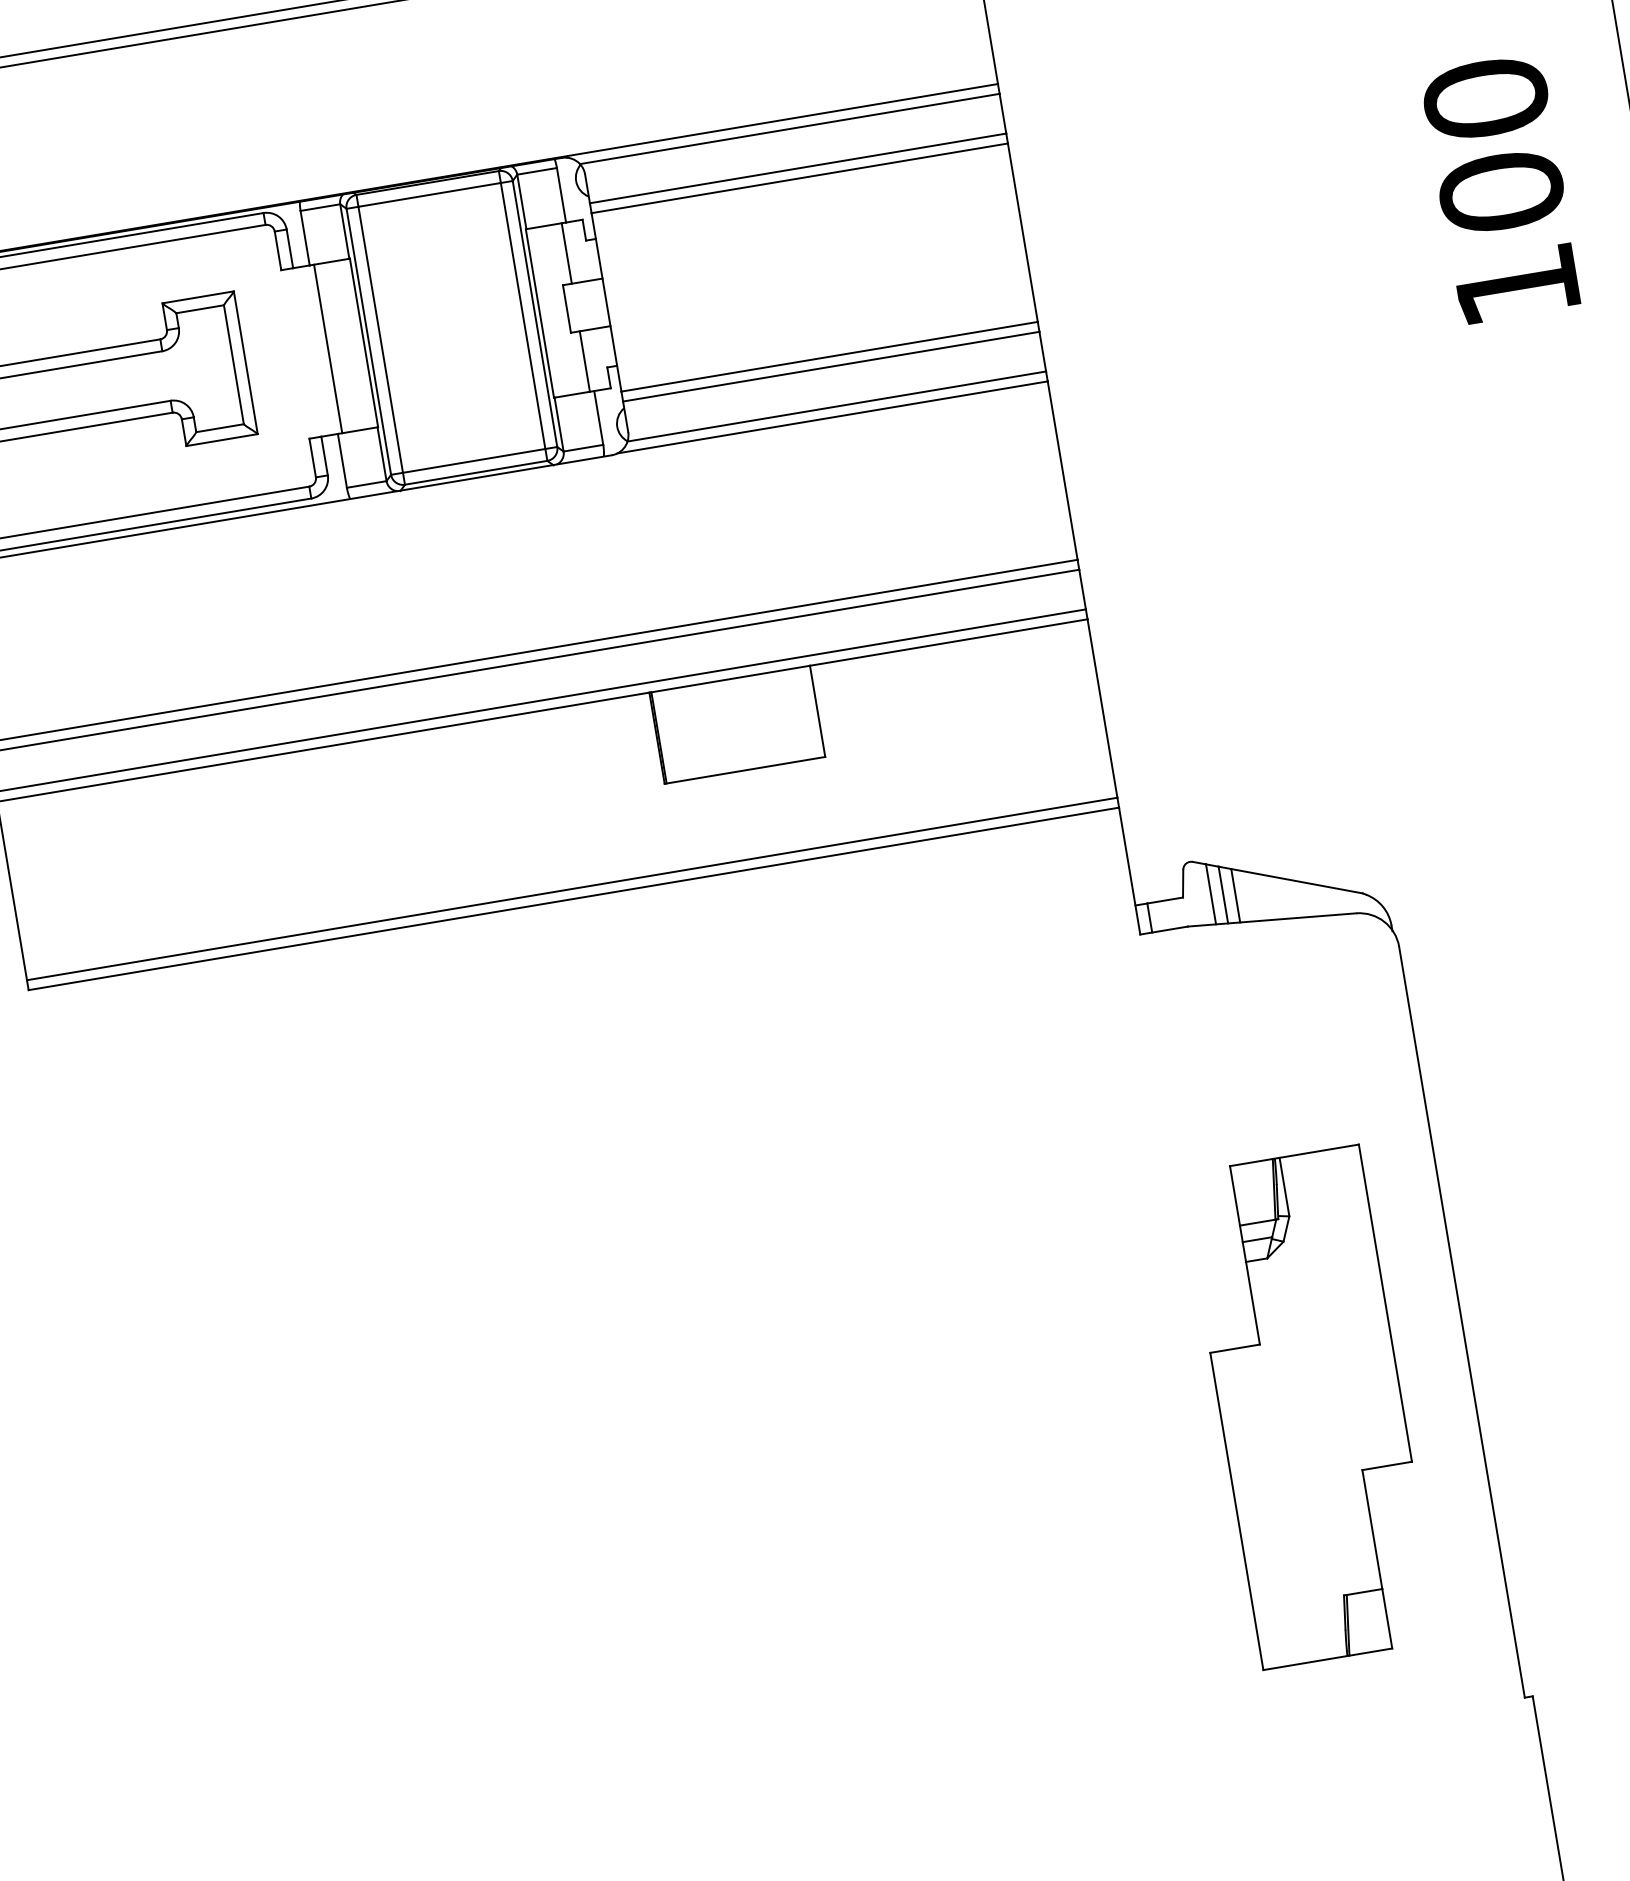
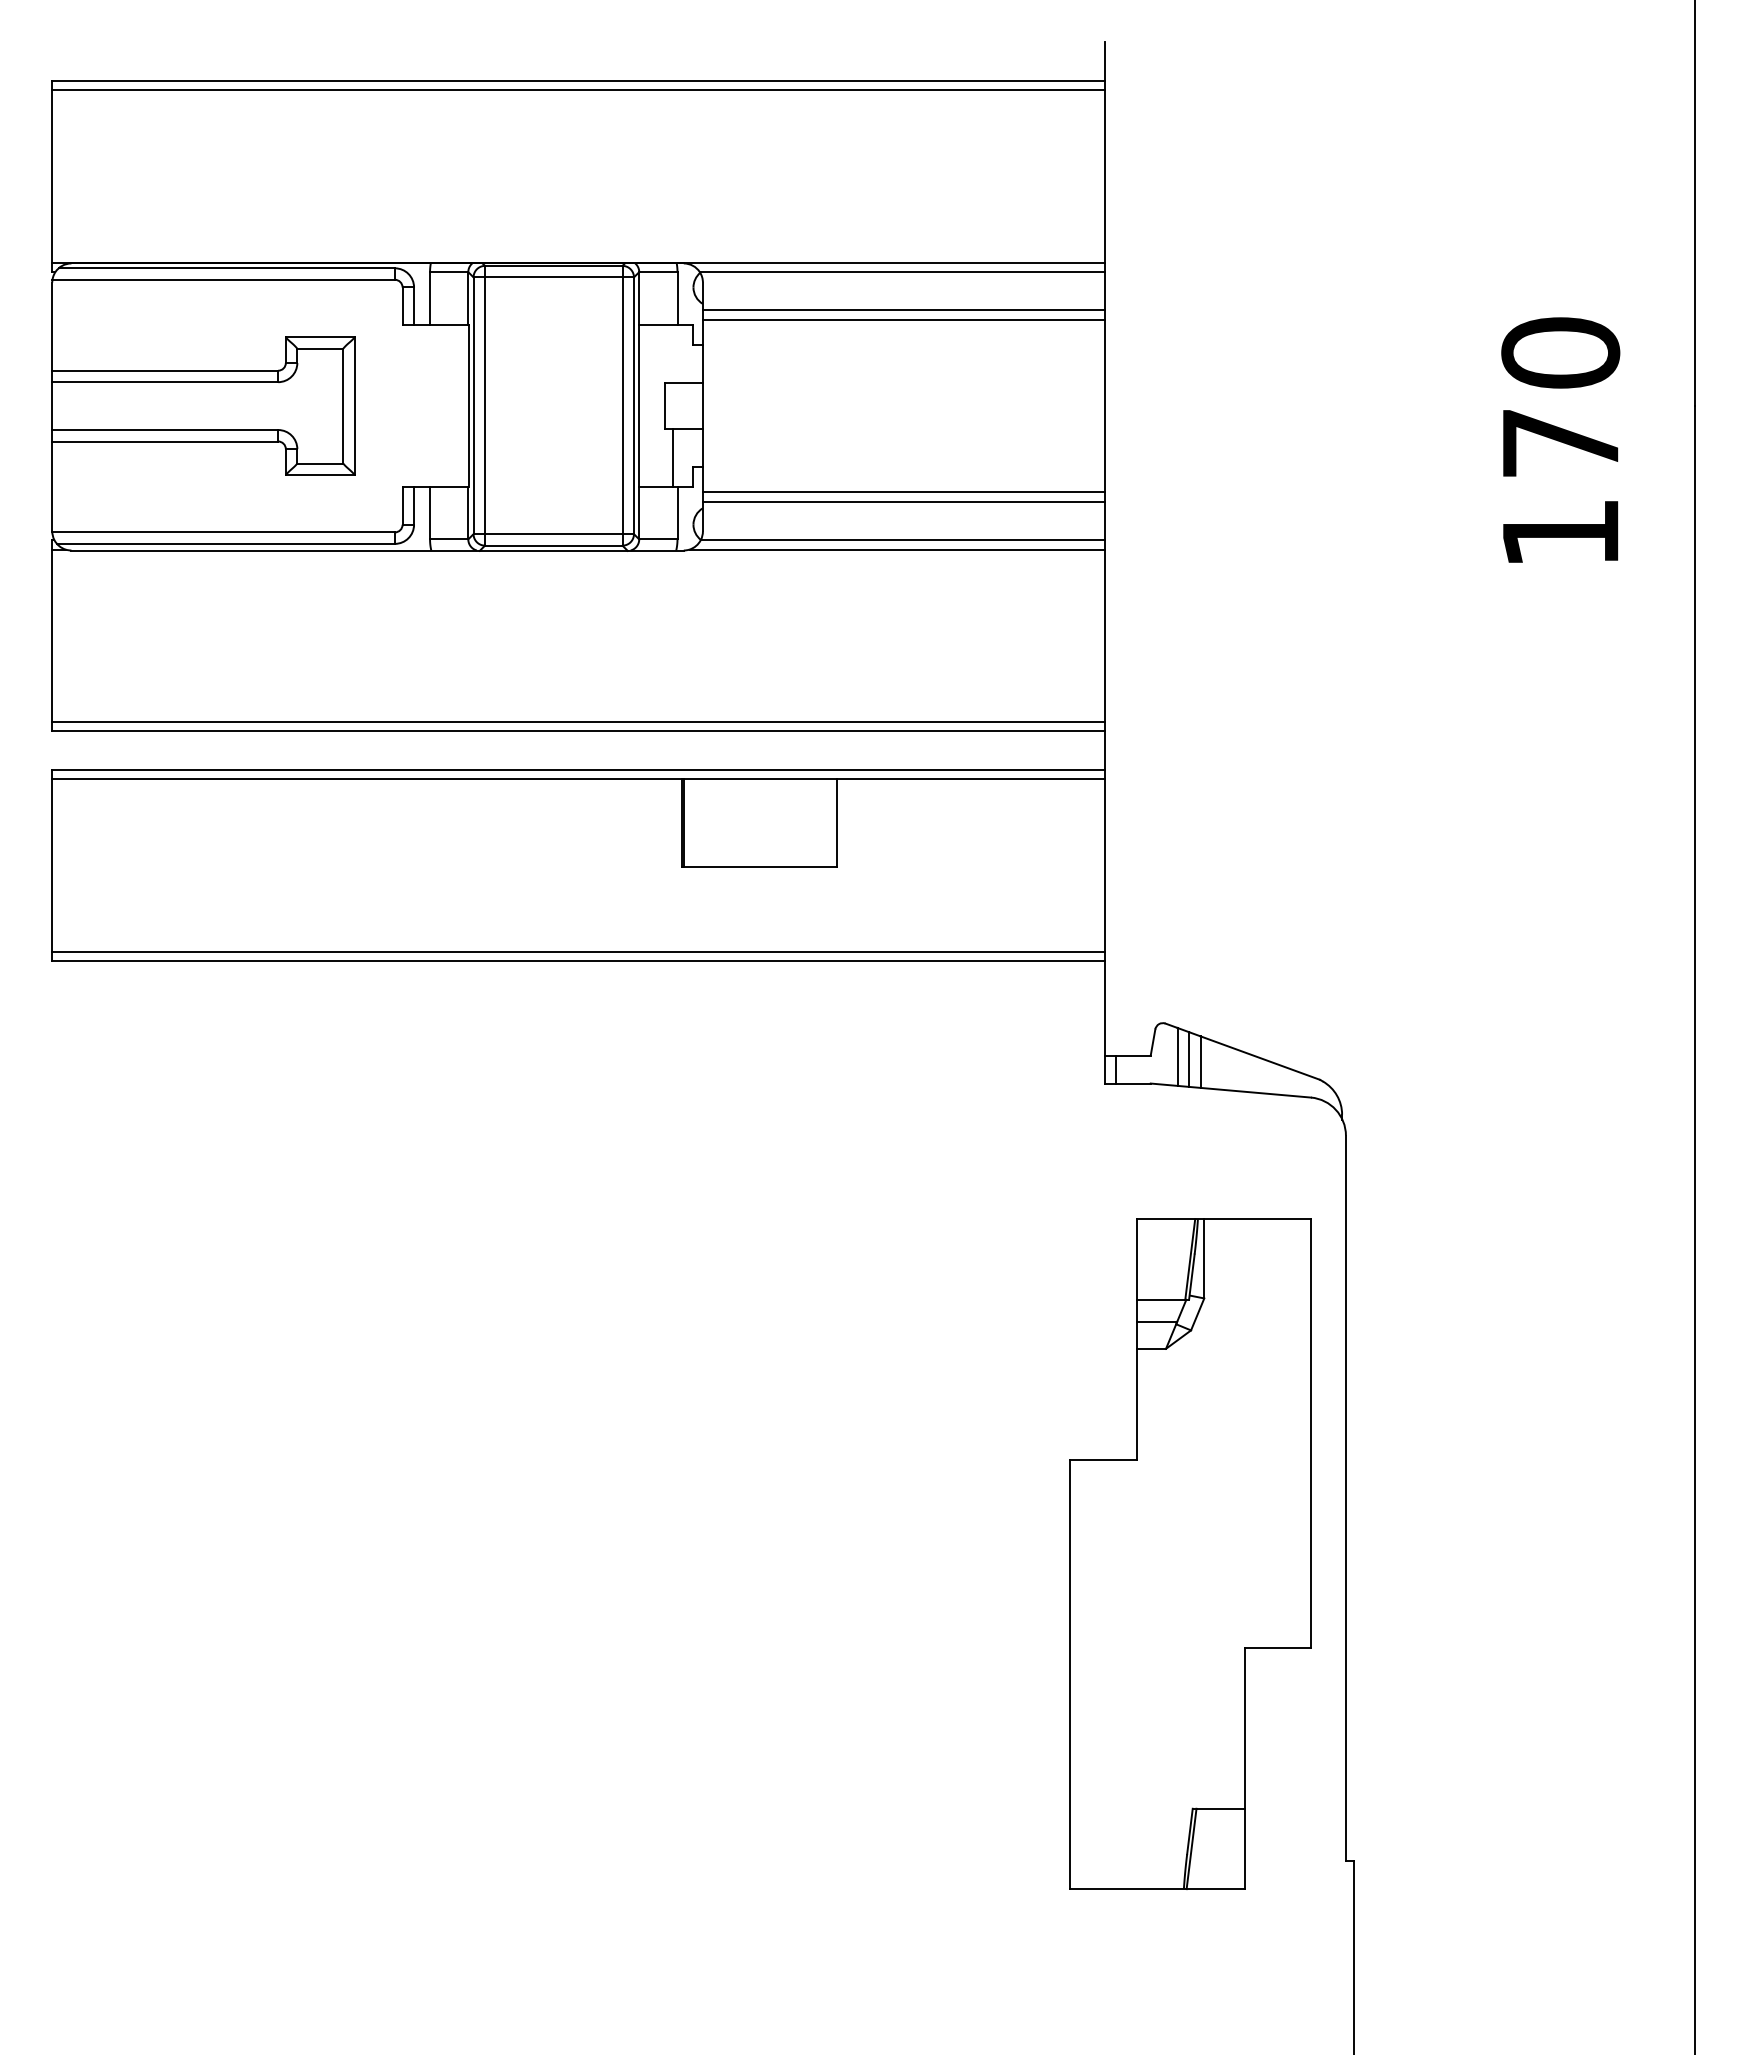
text: (1501, 191) -> (1560, 442), 100 -> 170
line: (566, 252) -> (673, 353), removed
line: (328, 348) -> (434, 405), removed
part: (1310, 1407) -> (1190, 1554), size x1.4

